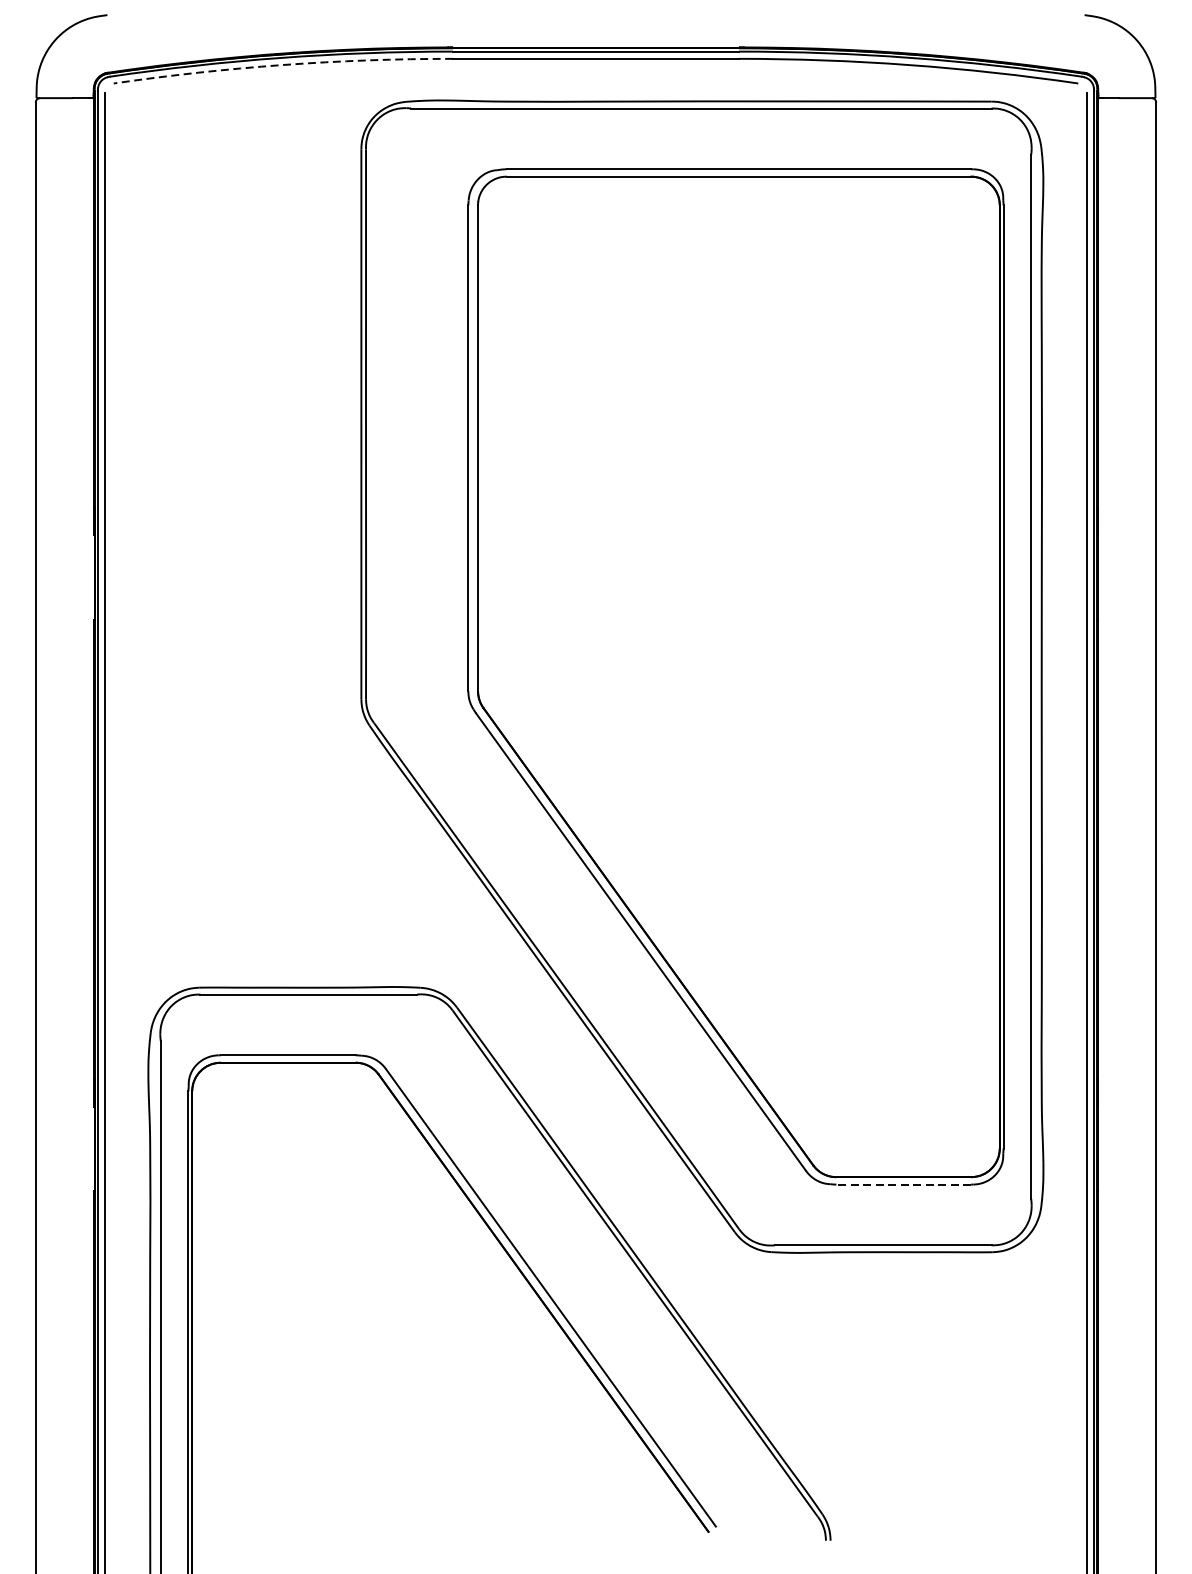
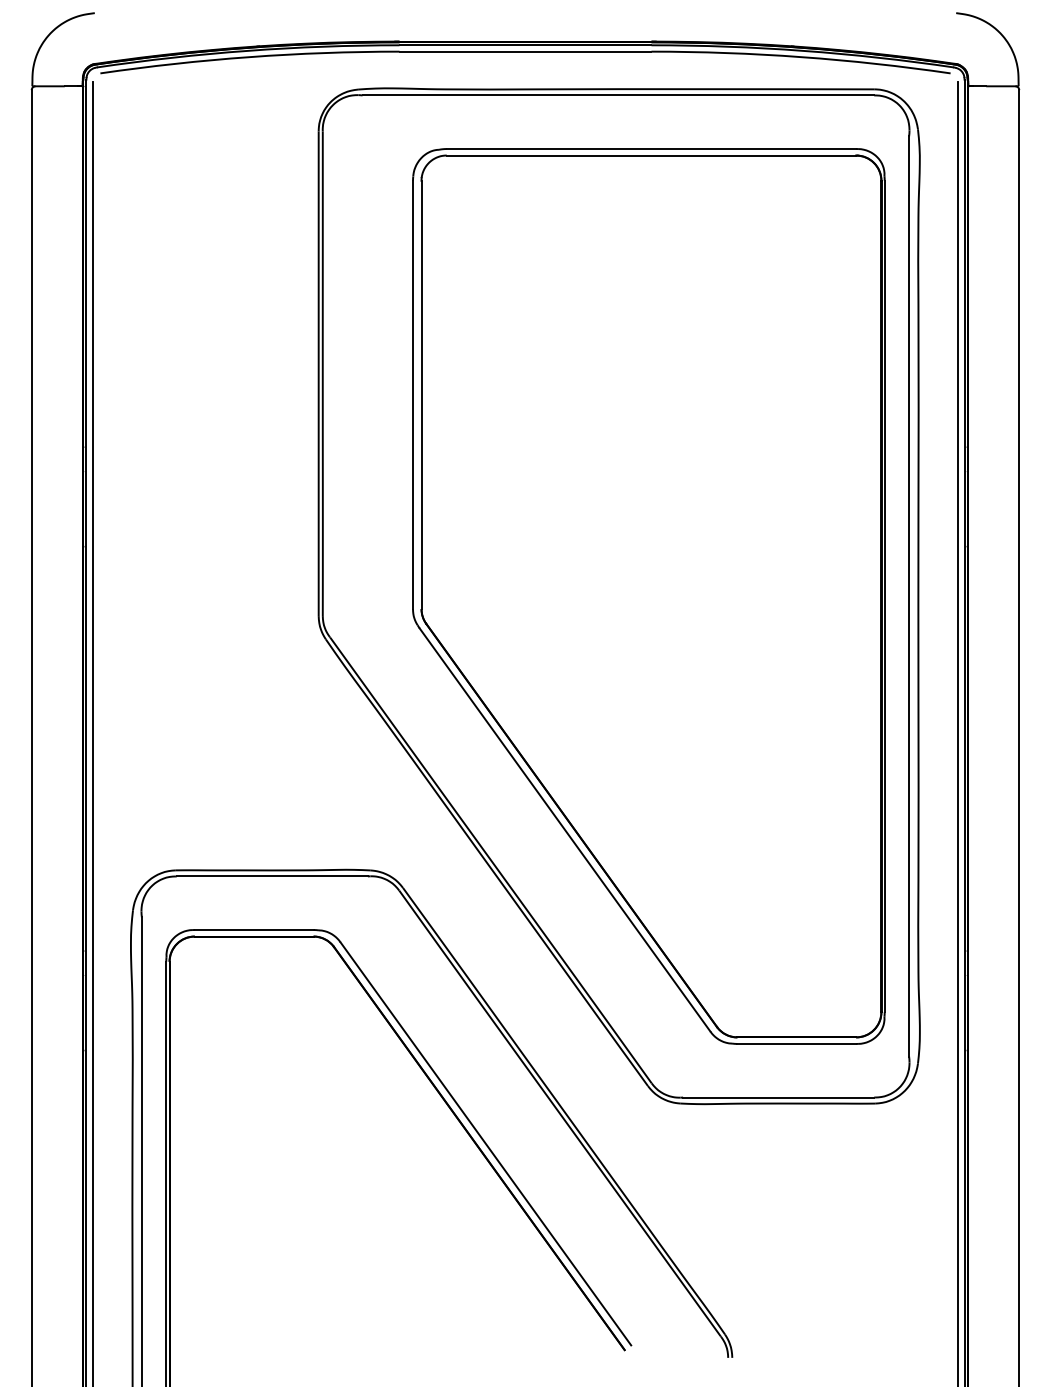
arc: (282, 65) -> (249, 57), dashed -> solid
line: (903, 1184) -> (796, 1043), dashed -> solid

